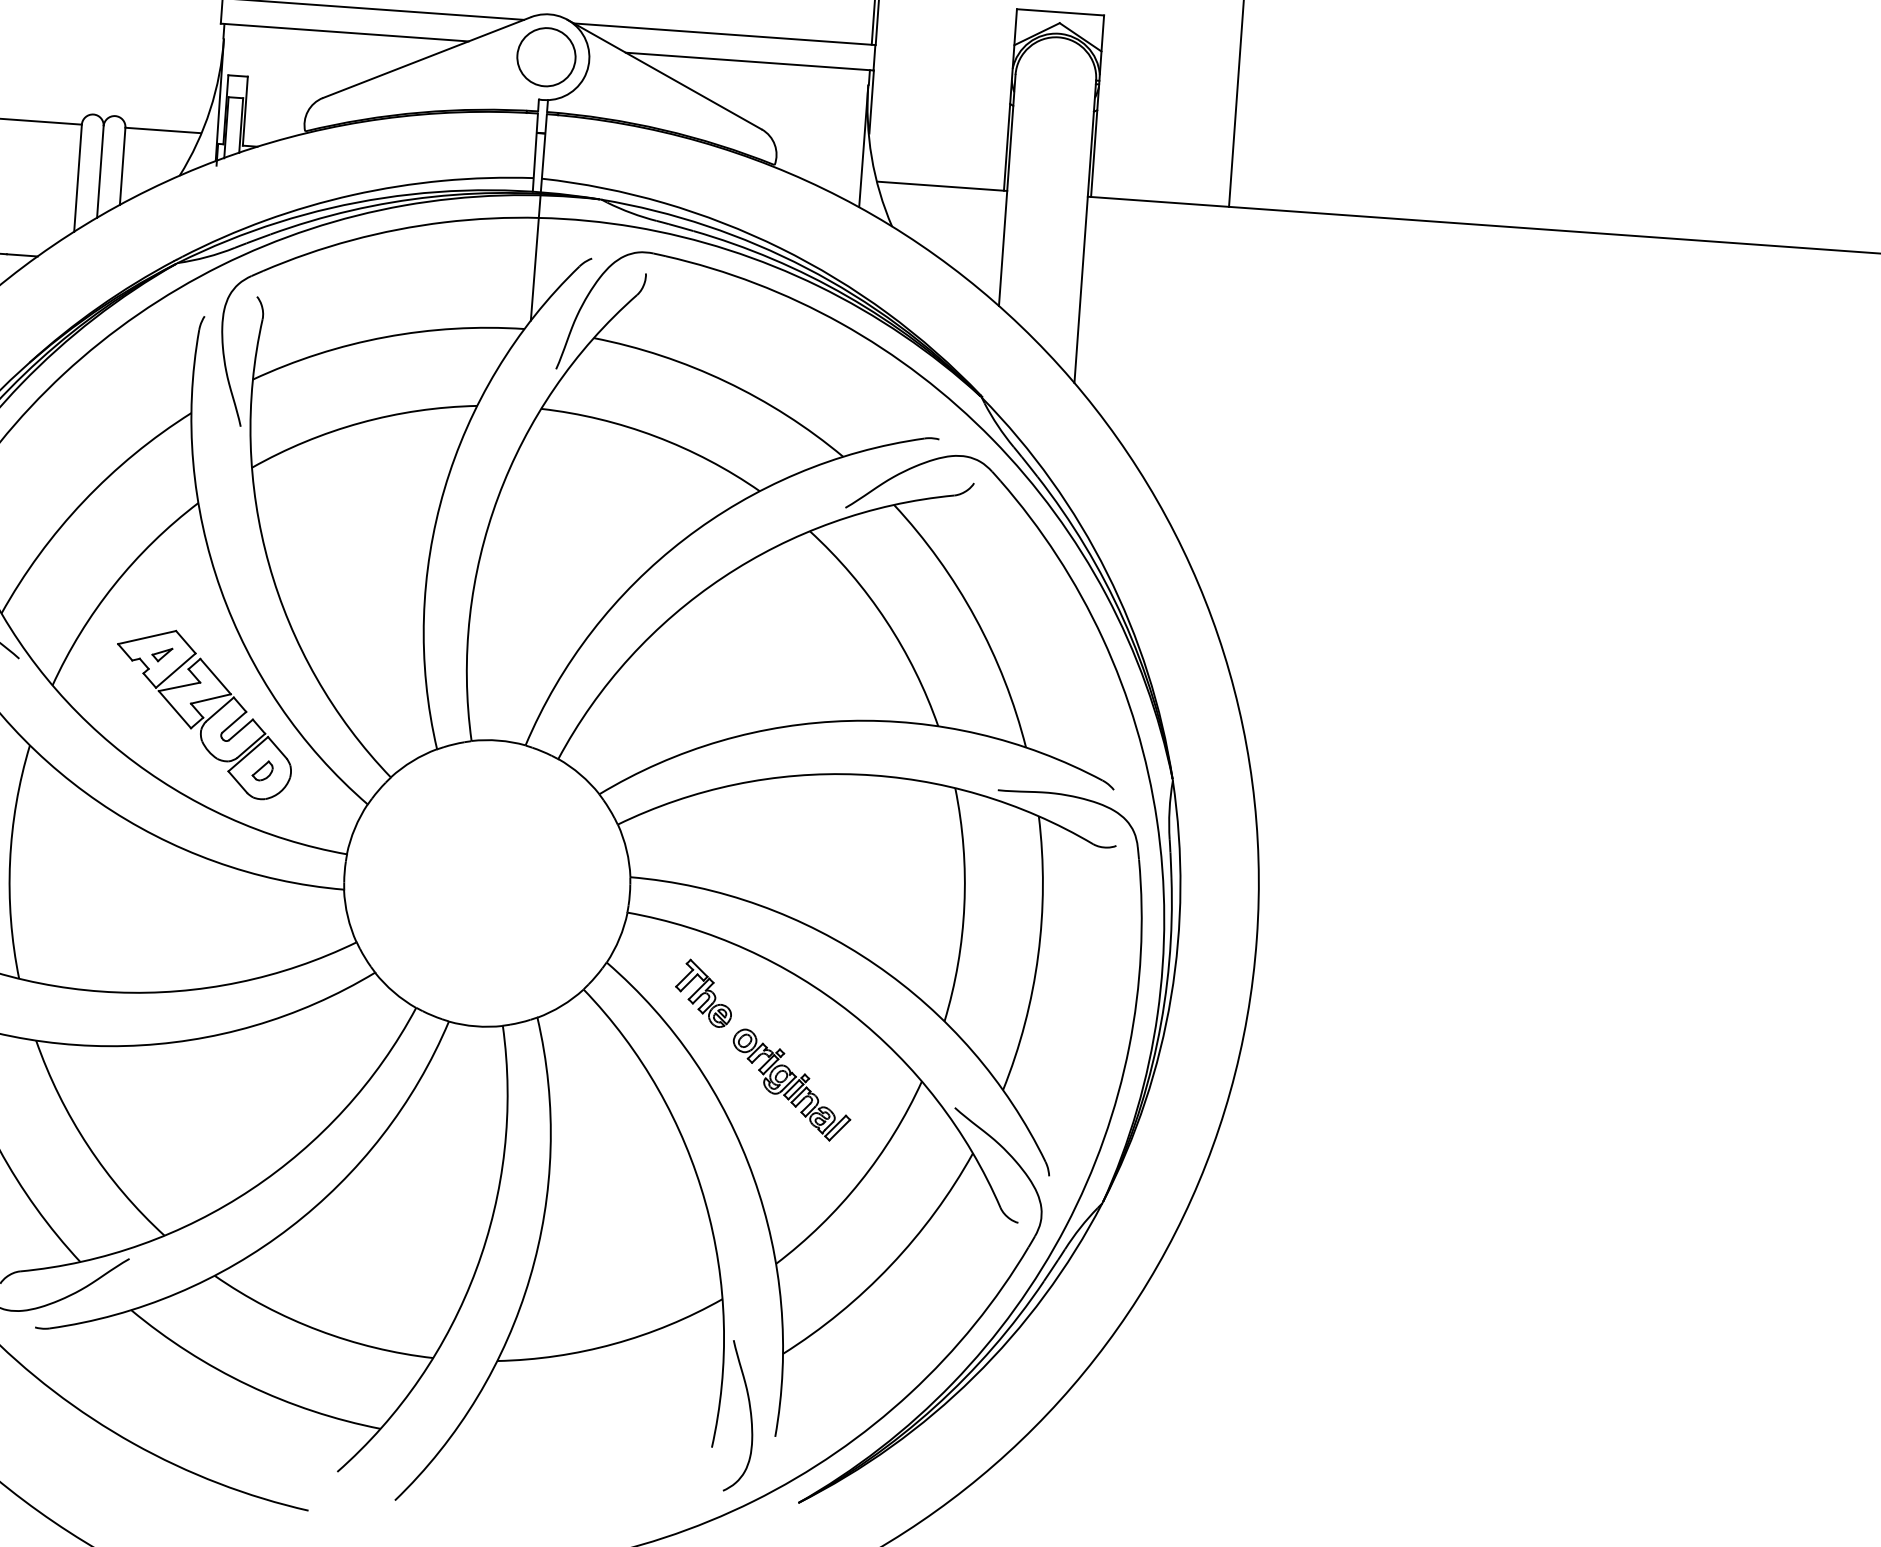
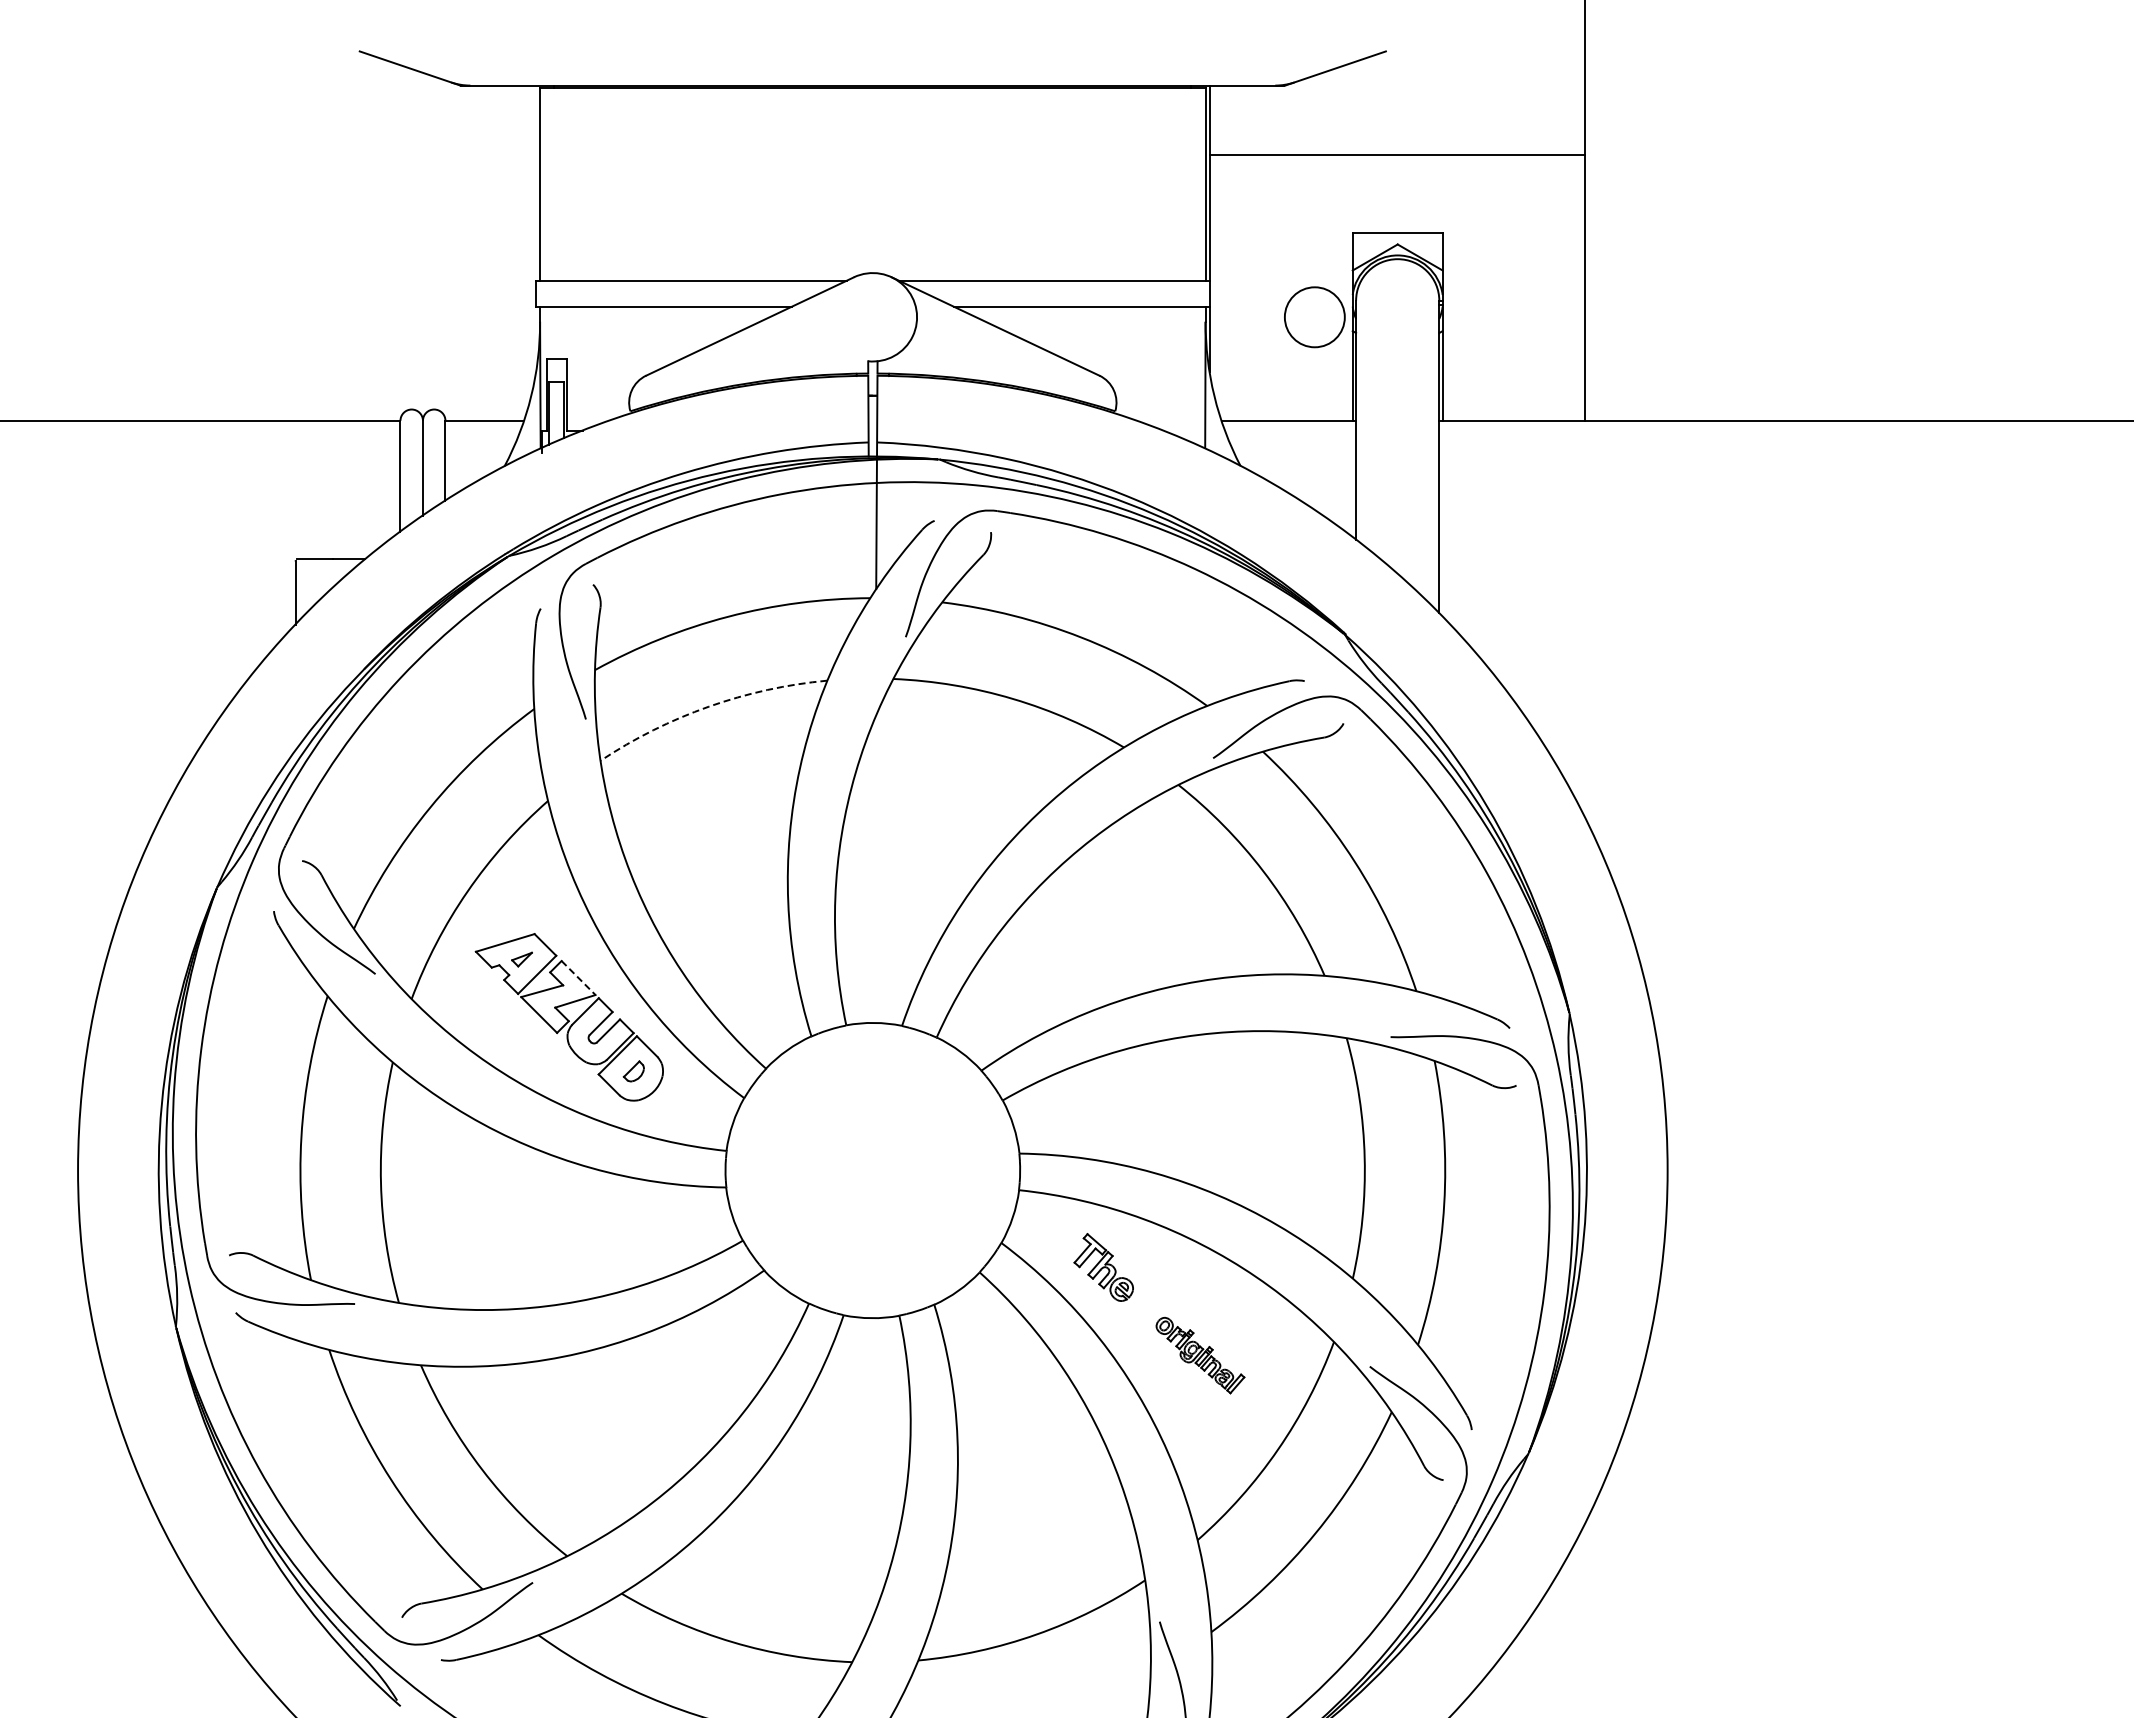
circle: (546, 57) -> (1314, 317), moved
arc: (360, 422) -> (708, 706), solid -> dashed
line: (215, 677) -> (578, 978), solid -> dashed
part: (791, 1085) -> (1200, 1355), size x0.7

